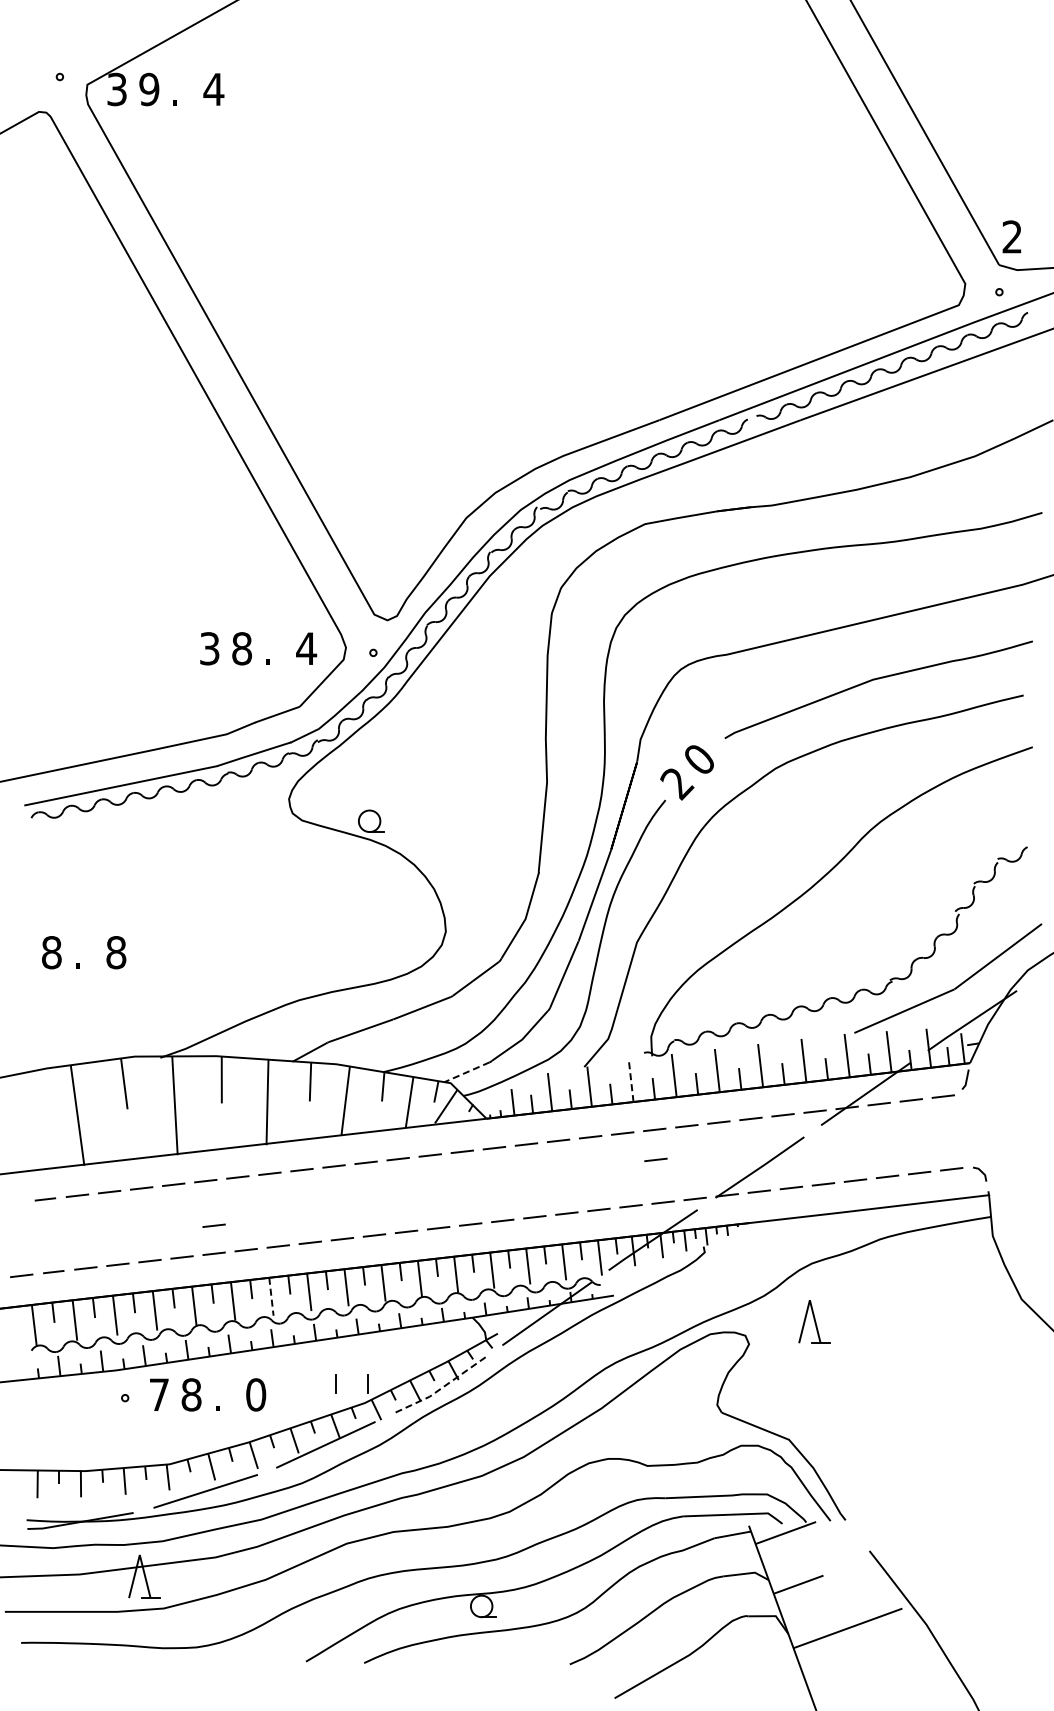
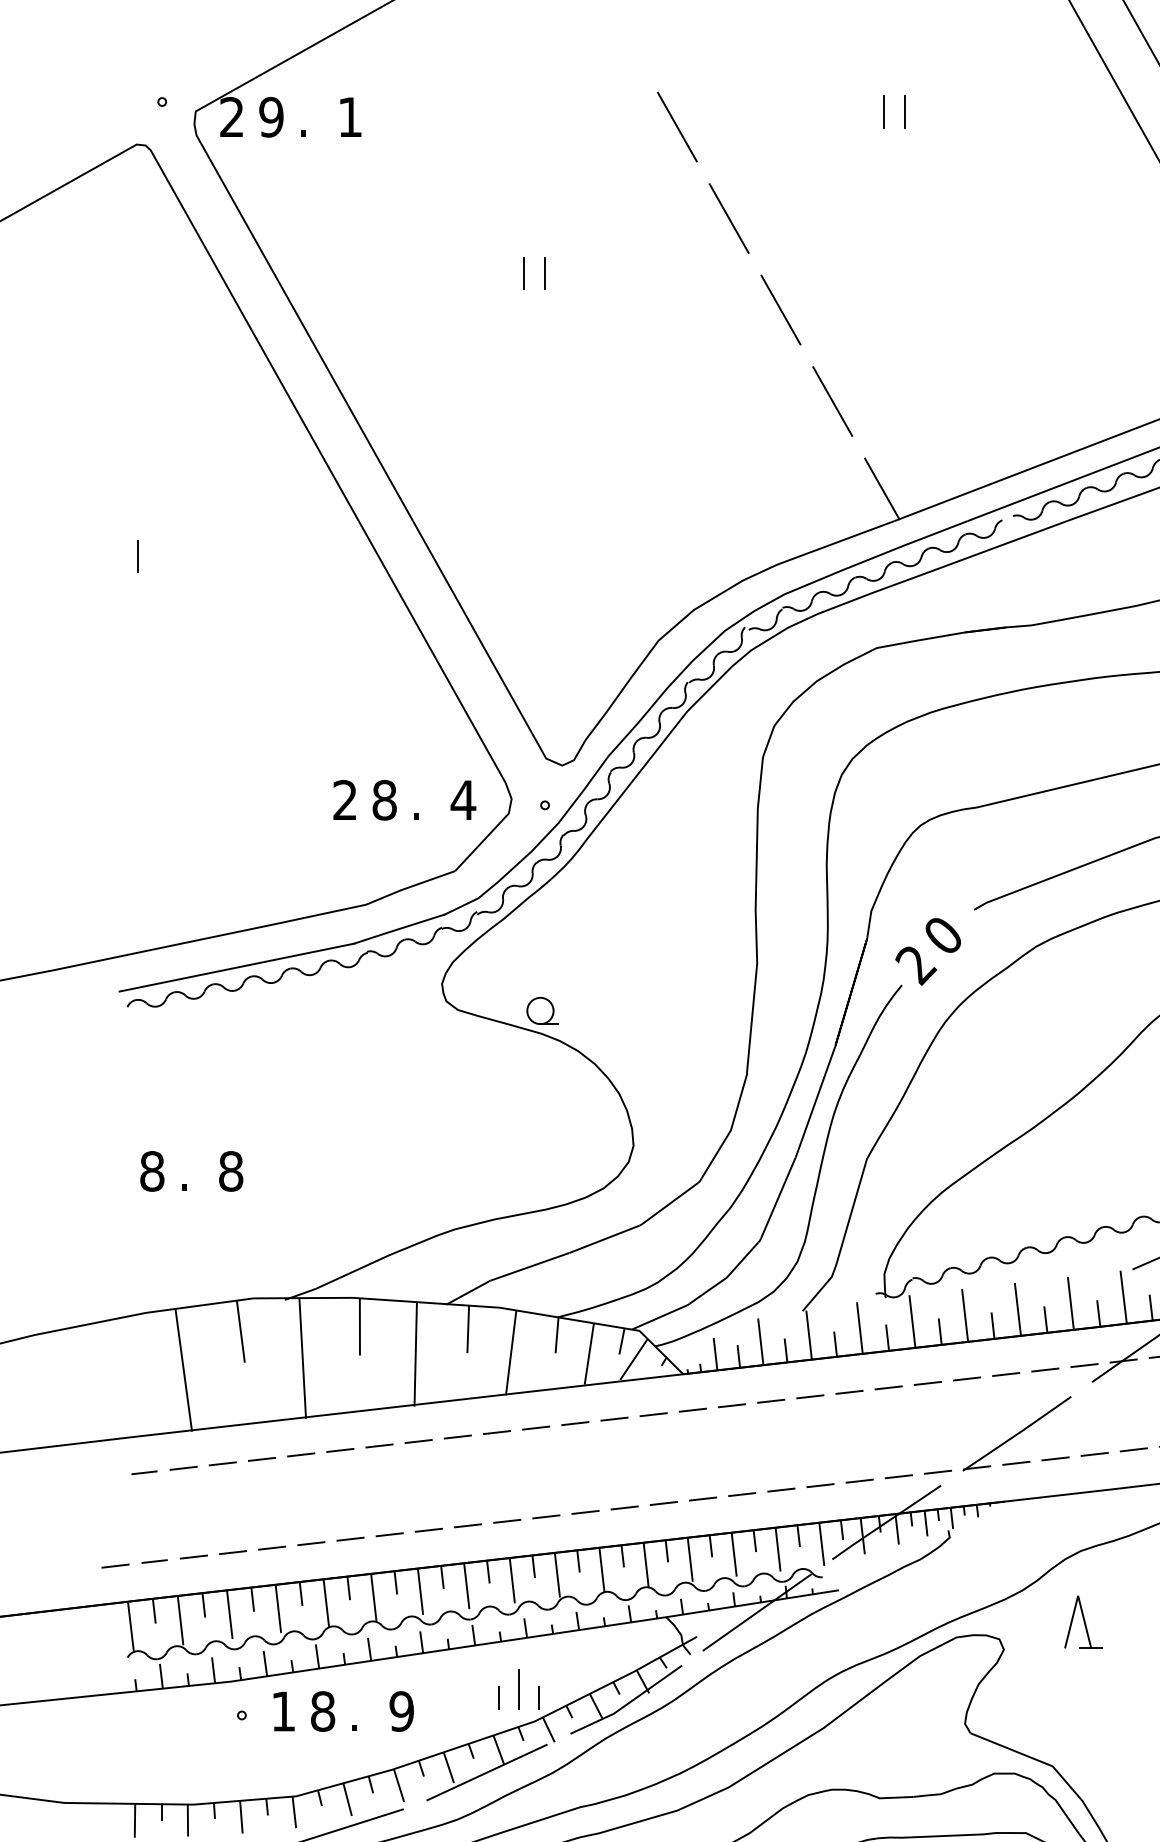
line: (651, 85) -> (884, 112), added
line: (668, 85) -> (905, 112), added
text: (116, 89) -> (231, 117), 3 -> 2
text: (213, 89) -> (349, 117), 4 -> 1
line: (481, 97) -> (677, 127), added
line: (524, 172) -> (729, 218), added
line: (355, 217) -> (523, 273), added
line: (373, 217) -> (545, 273), added
line: (566, 247) -> (780, 310), added
line: (608, 322) -> (832, 401), added
line: (649, 393) -> (882, 488), added
line: (39, 448) -> (137, 555), added
text: (209, 648) -> (344, 799), 3 -> 2
line: (467, 1072) -> (659, 1317), dashed -> solid
line: (631, 1080) -> (860, 1327), dashed -> solid
line: (655, 1159) -> (889, 1424), removed
line: (213, 1225) -> (349, 1504), removed
line: (271, 1297) -> (420, 1592), dashed -> solid
line: (351, 1376) -> (518, 1689), added
line: (441, 1388) -> (628, 1703), dashed -> solid
text: (159, 1394) -> (283, 1711), 7 -> 1
text: (256, 1394) -> (402, 1711), 0 -> 9

